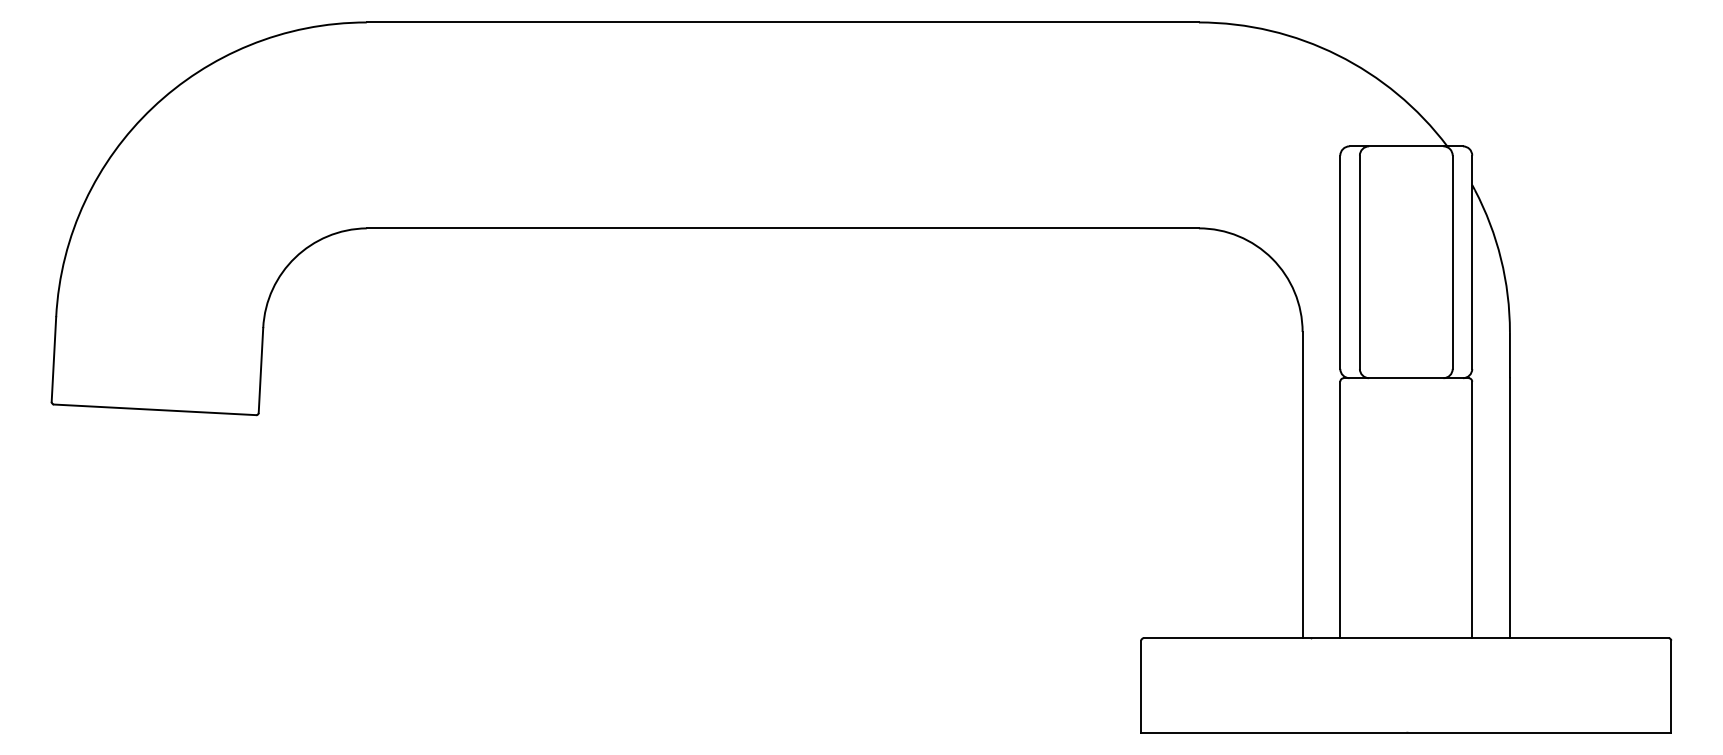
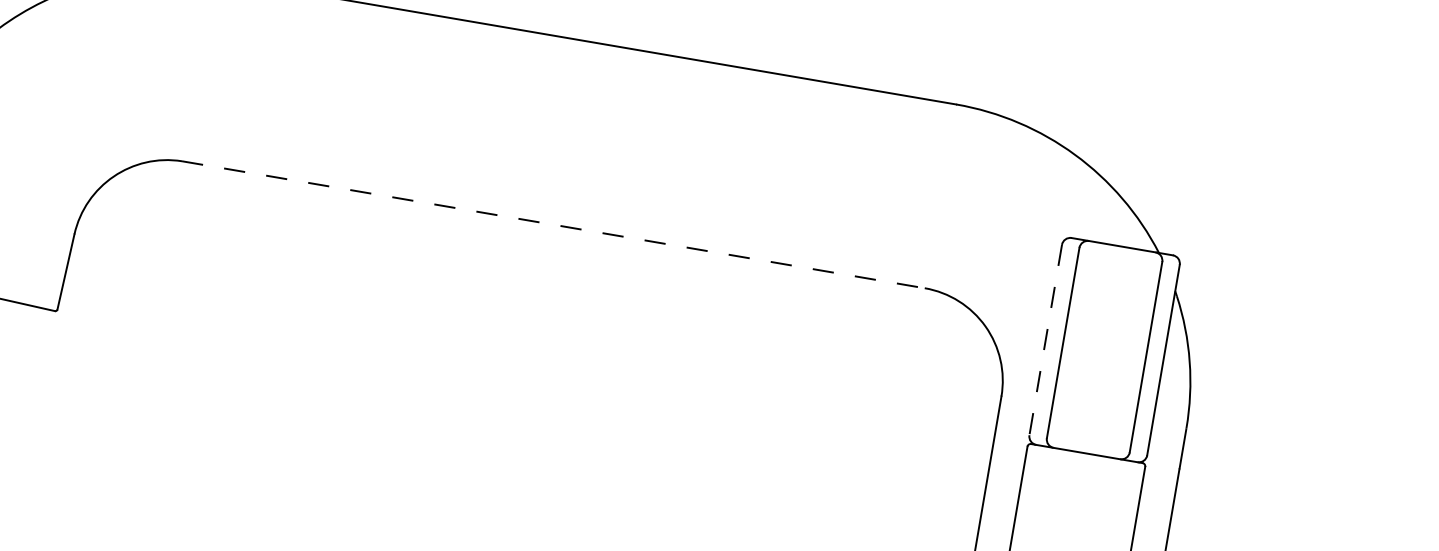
line: (783, 228) -> (553, 224), solid -> dashed
line: (1340, 262) -> (1045, 340), solid -> dashed

